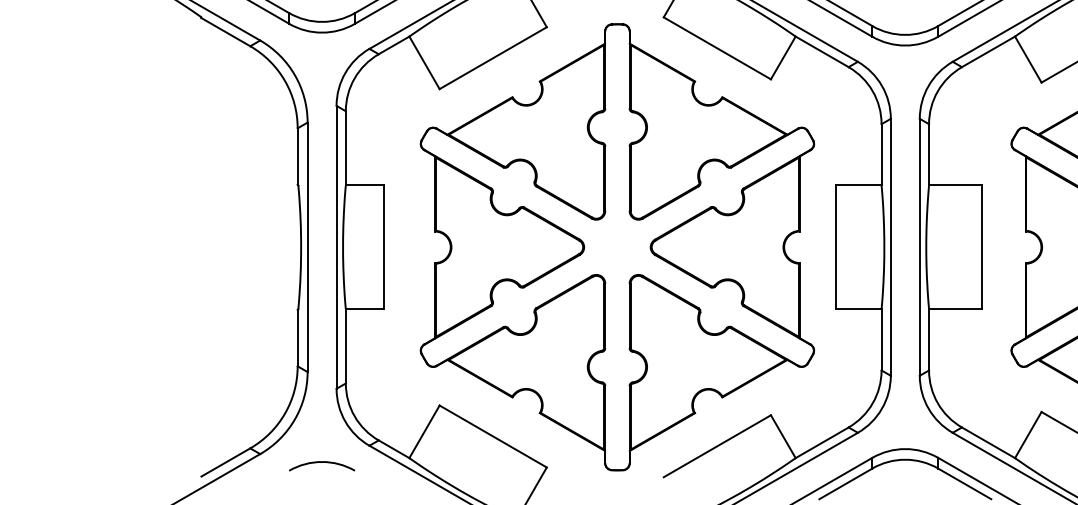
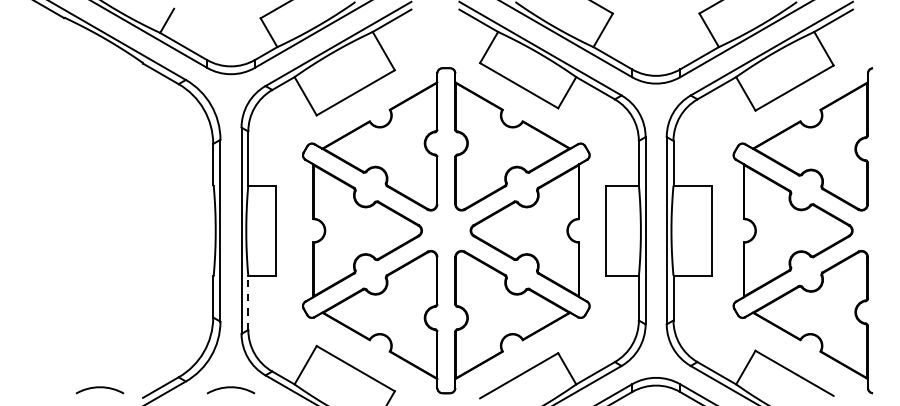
line: (346, 345) -> (248, 302), solid -> dashed
arc: (143, 463) -> (100, 388), added

